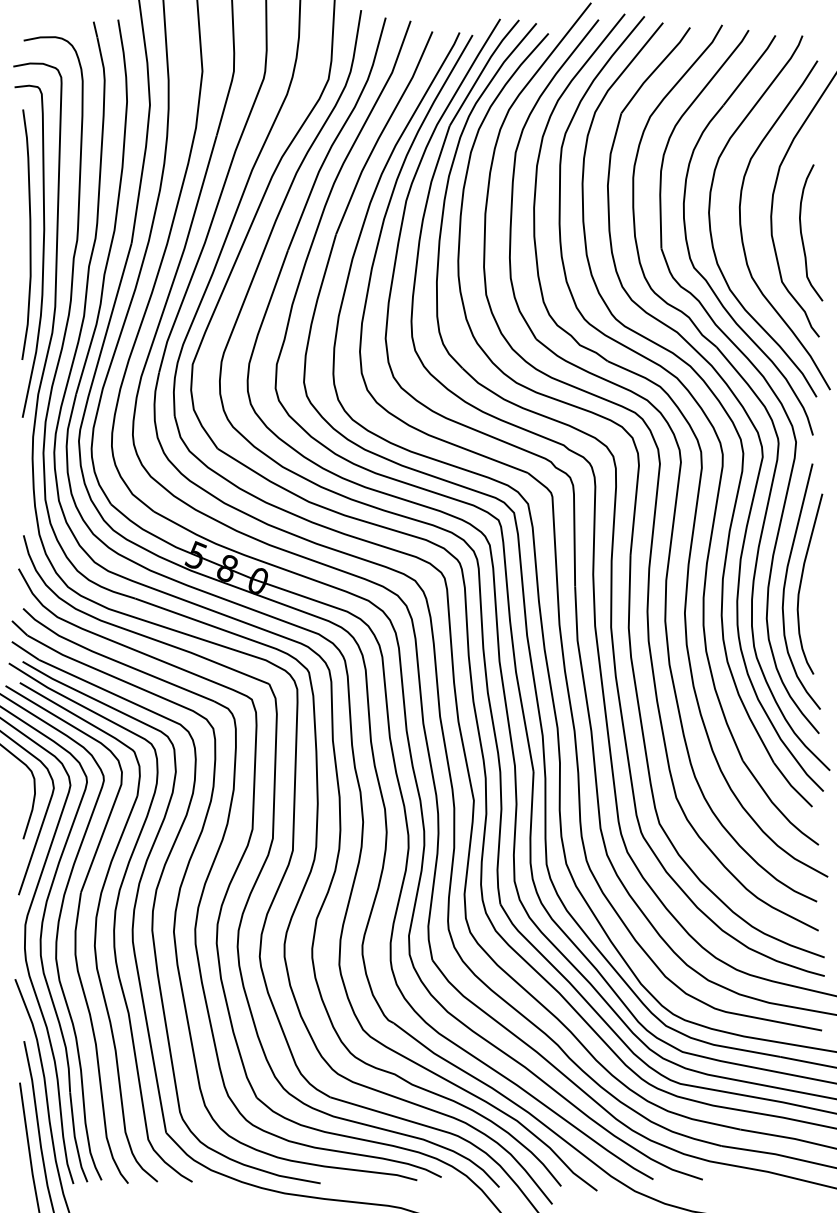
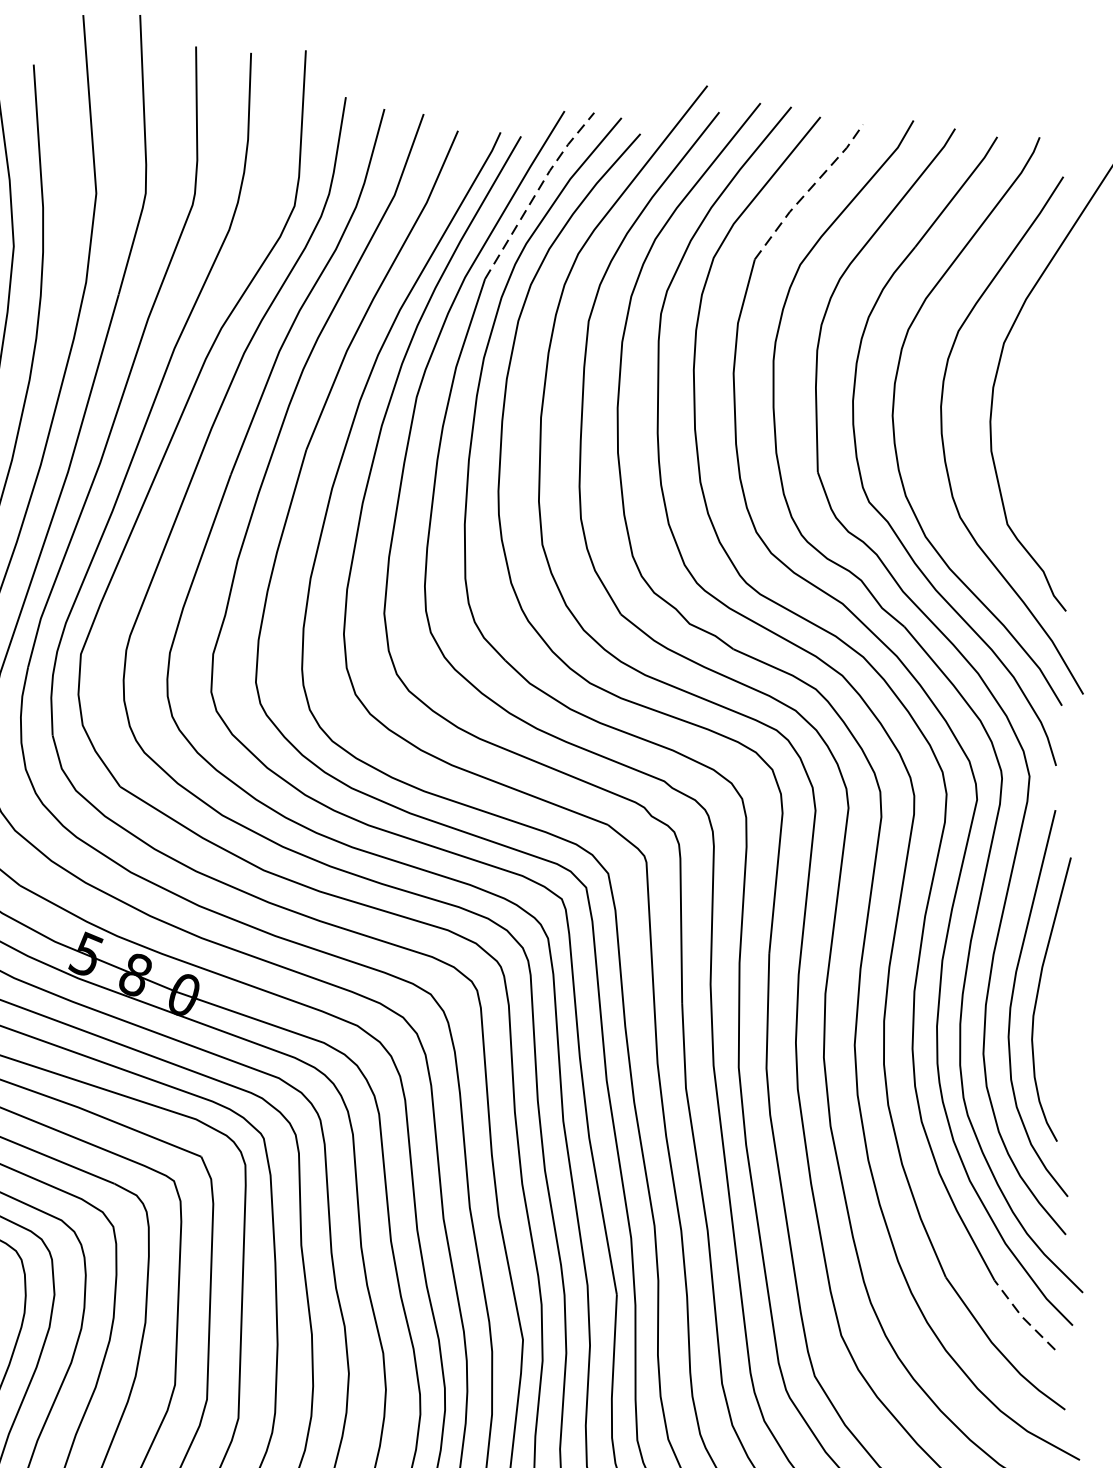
line: (483, 69) -> (538, 190), solid -> dashed
line: (655, 69) -> (808, 190), solid -> dashed
curve: (802, 233) -> (1039, 448), removed
line: (791, 785) -> (1022, 1316), solid -> dashed

